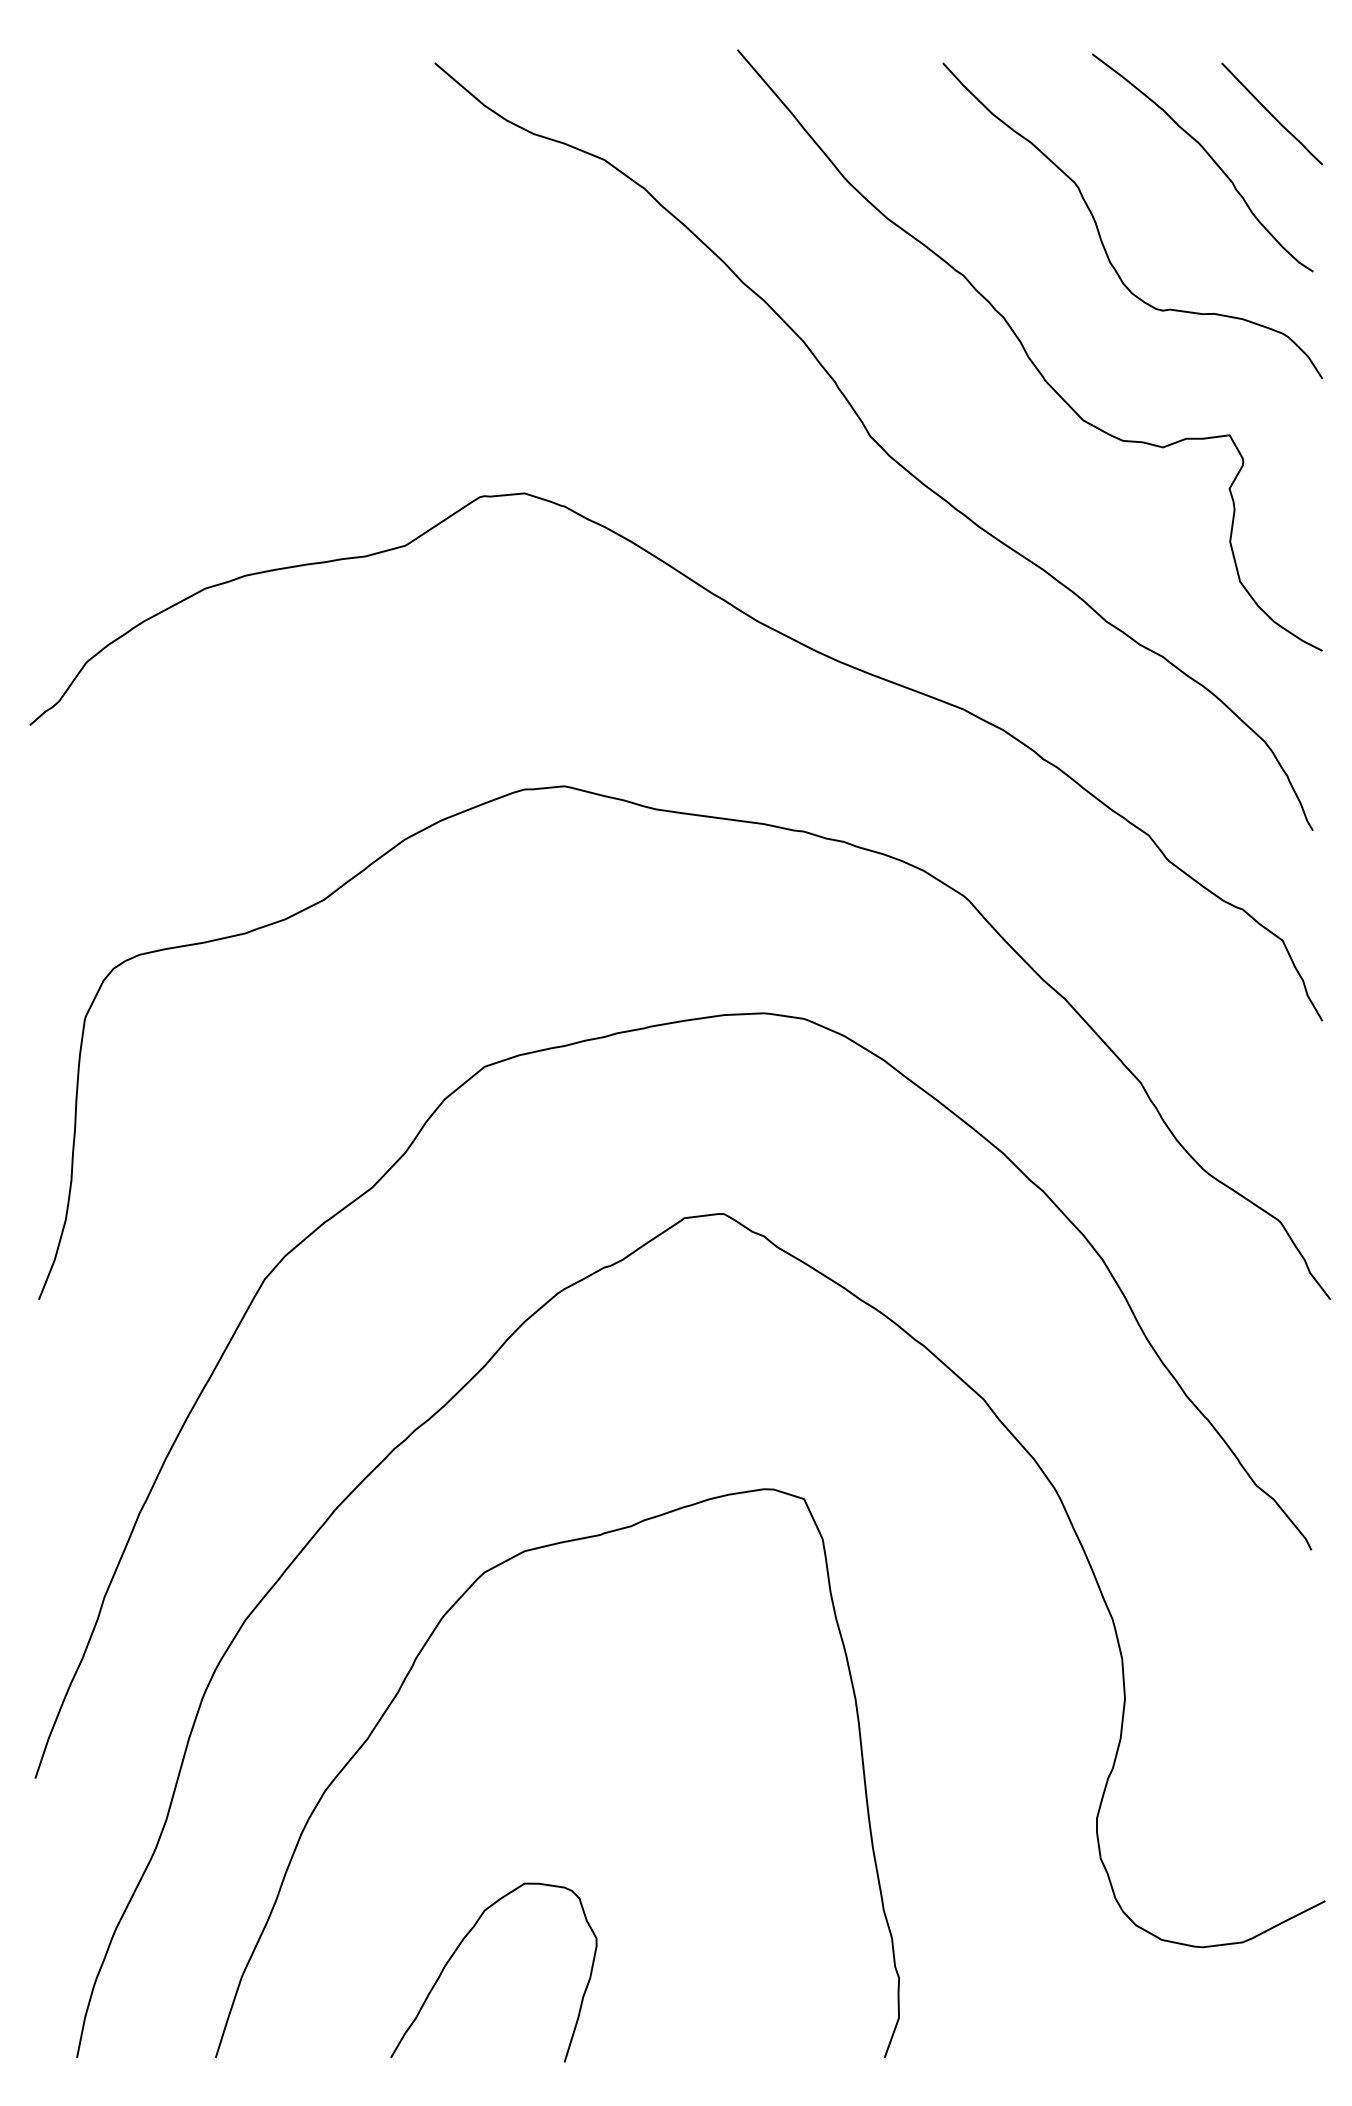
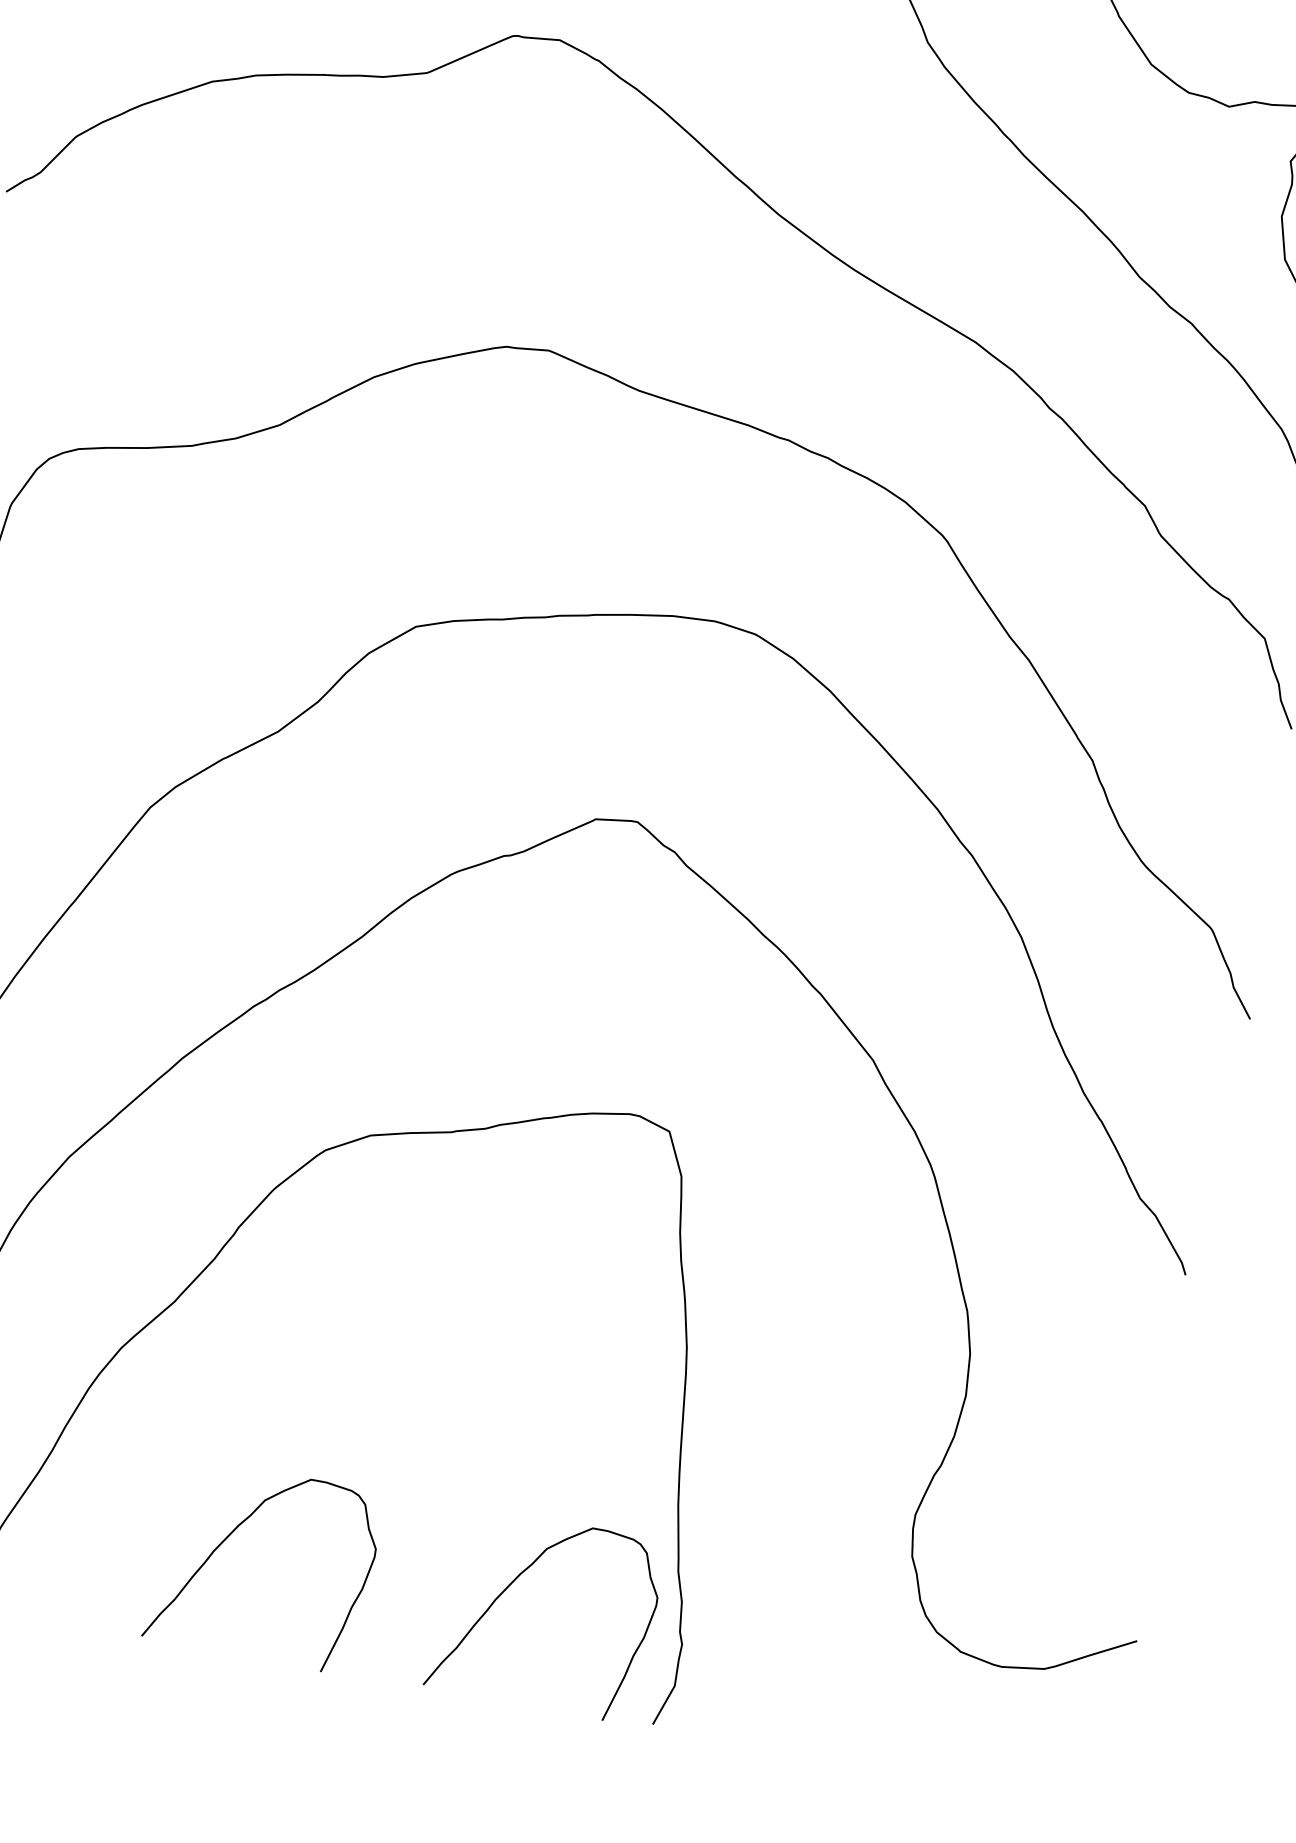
curve: (730, 1948) -> (512, 1583), added

